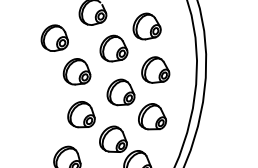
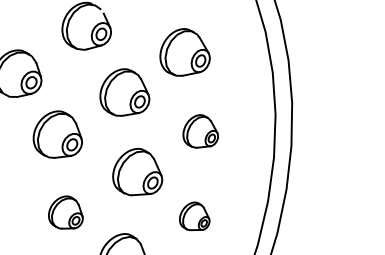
part: (155, 69) -> (200, 130), size x0.7
part: (81, 114) -> (65, 212), size x0.7
part: (152, 116) -> (194, 215), size x0.6

